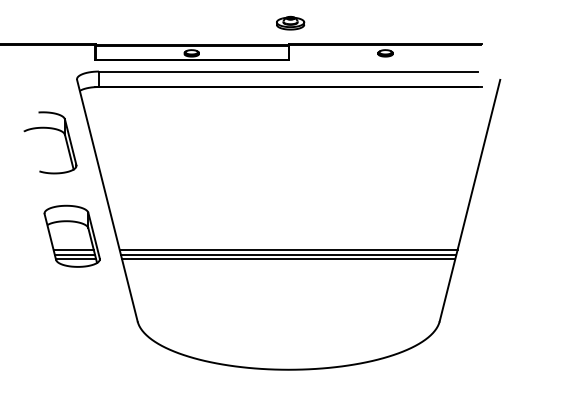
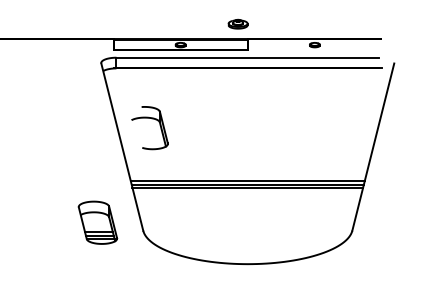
part: (289, 22) -> (237, 23), moved
part: (52, 130) -> (151, 119), moved
part: (71, 235) -> (97, 222), moved

